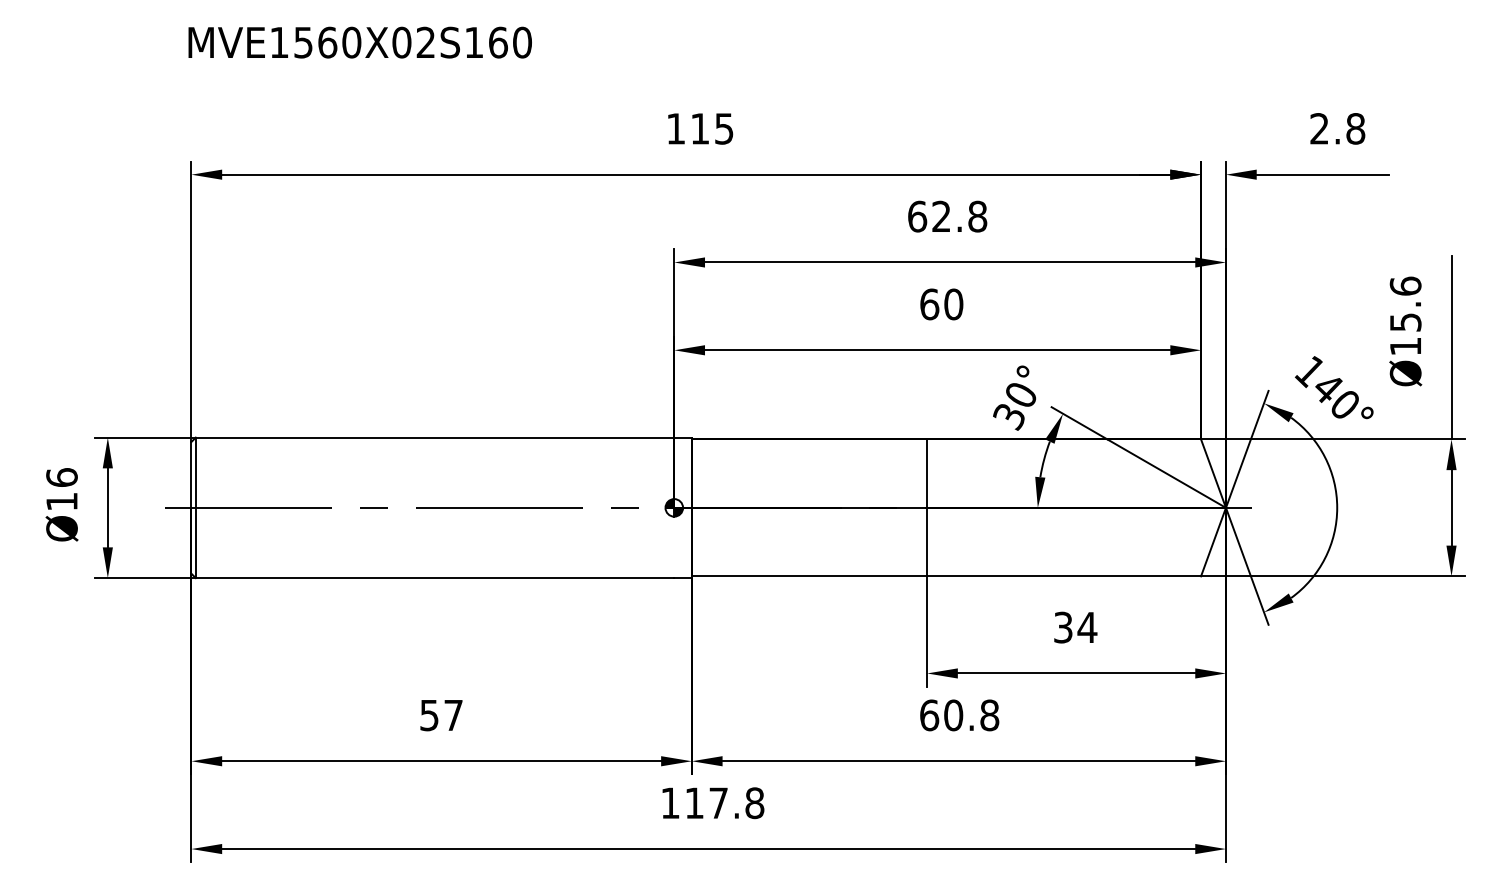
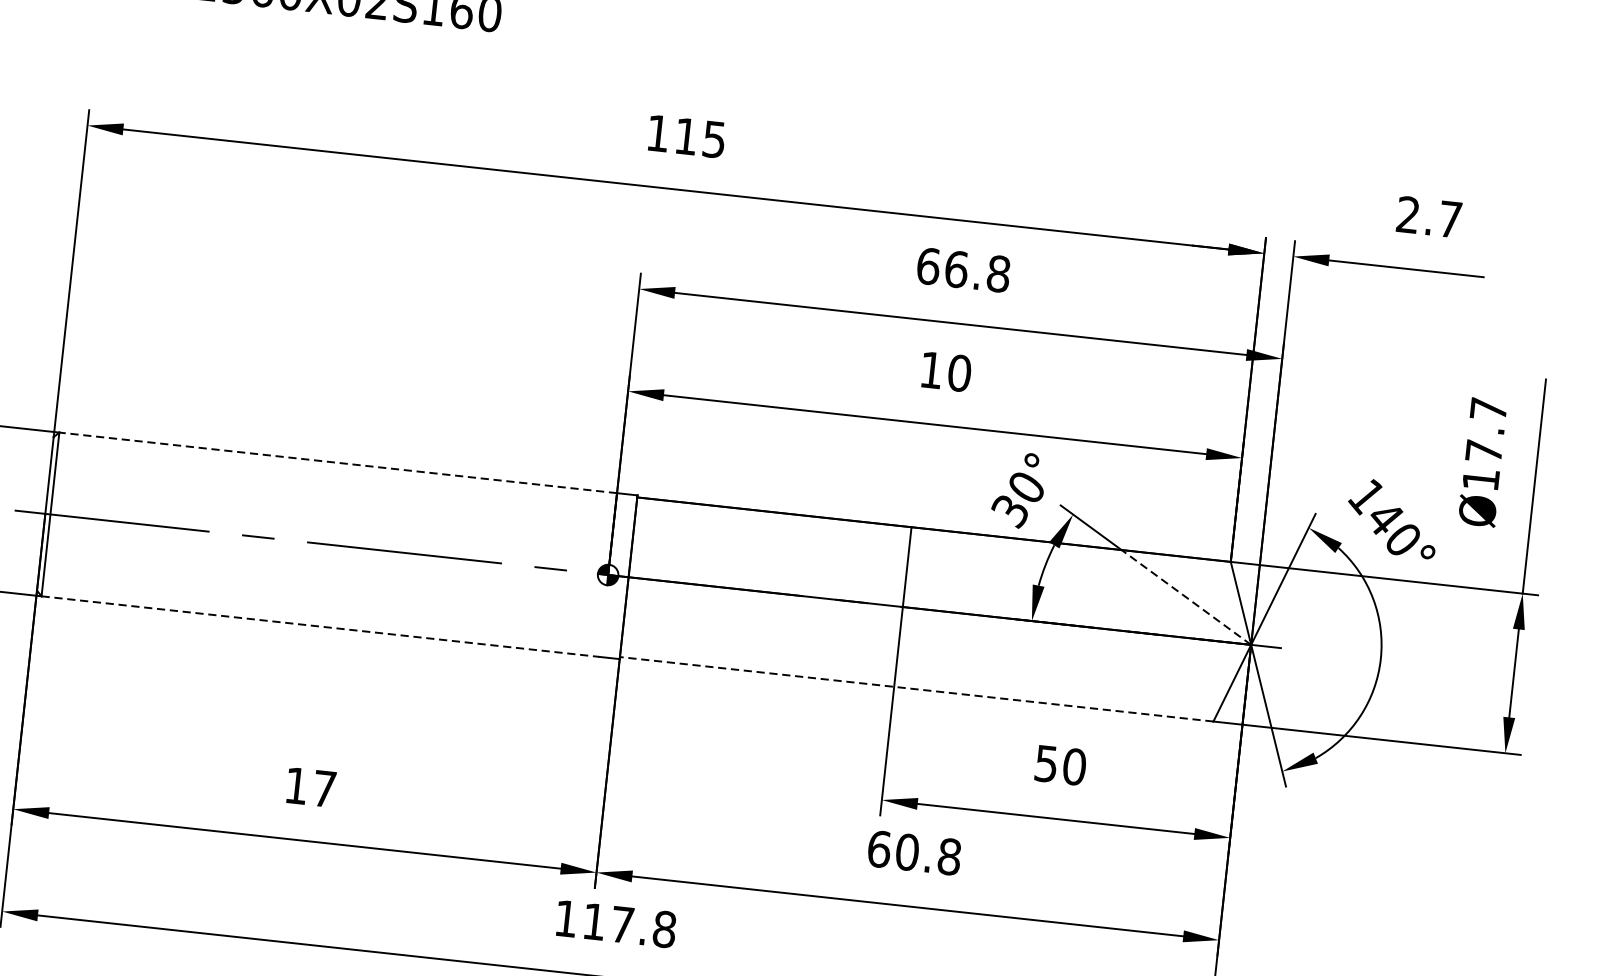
text: (1355, 128) -> (1450, 219), 2.8 -> 2.7
text: (941, 216) -> (956, 269), 62.8 -> 66.8
text: (1405, 303) -> (1486, 429), Ø15.6 -> Ø17.7
text: (929, 304) -> (931, 370), 60 -> 10
line: (434, 437) -> (337, 462), solid -> dashed
line: (1166, 473) -> (1186, 597), solid -> dashed
line: (946, 576) -> (916, 689), solid -> dashed
line: (435, 578) -> (320, 627), solid -> dashed
text: (1075, 627) -> (1060, 765), 34 -> 50
text: (429, 715) -> (296, 786), 57 -> 17

